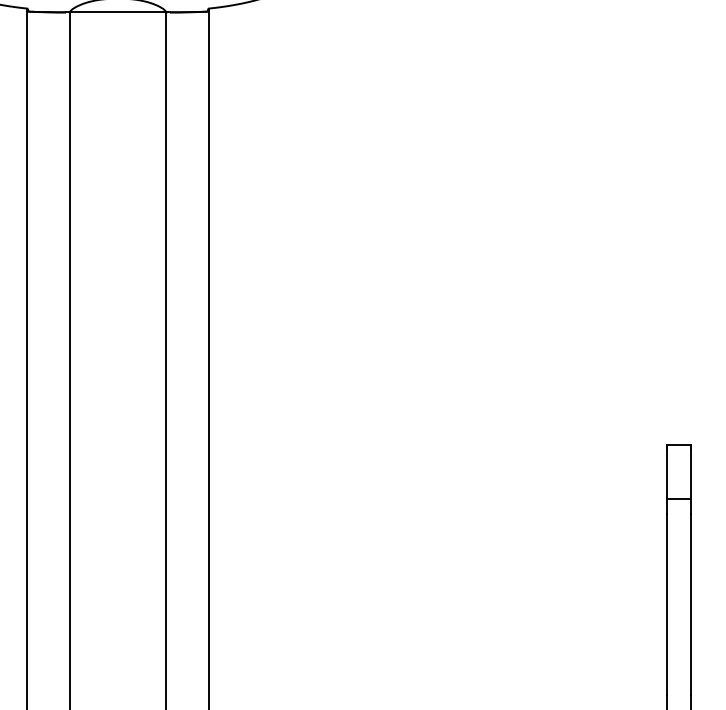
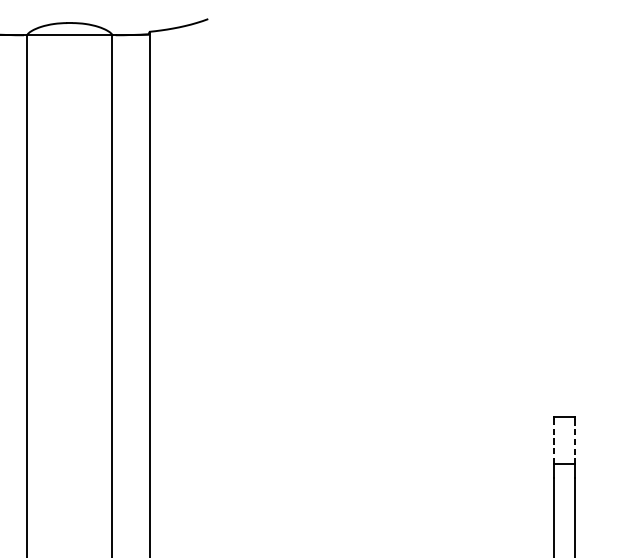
line: (666, 473) -> (553, 441), solid -> dashed
line: (690, 473) -> (574, 441), solid -> dashed

